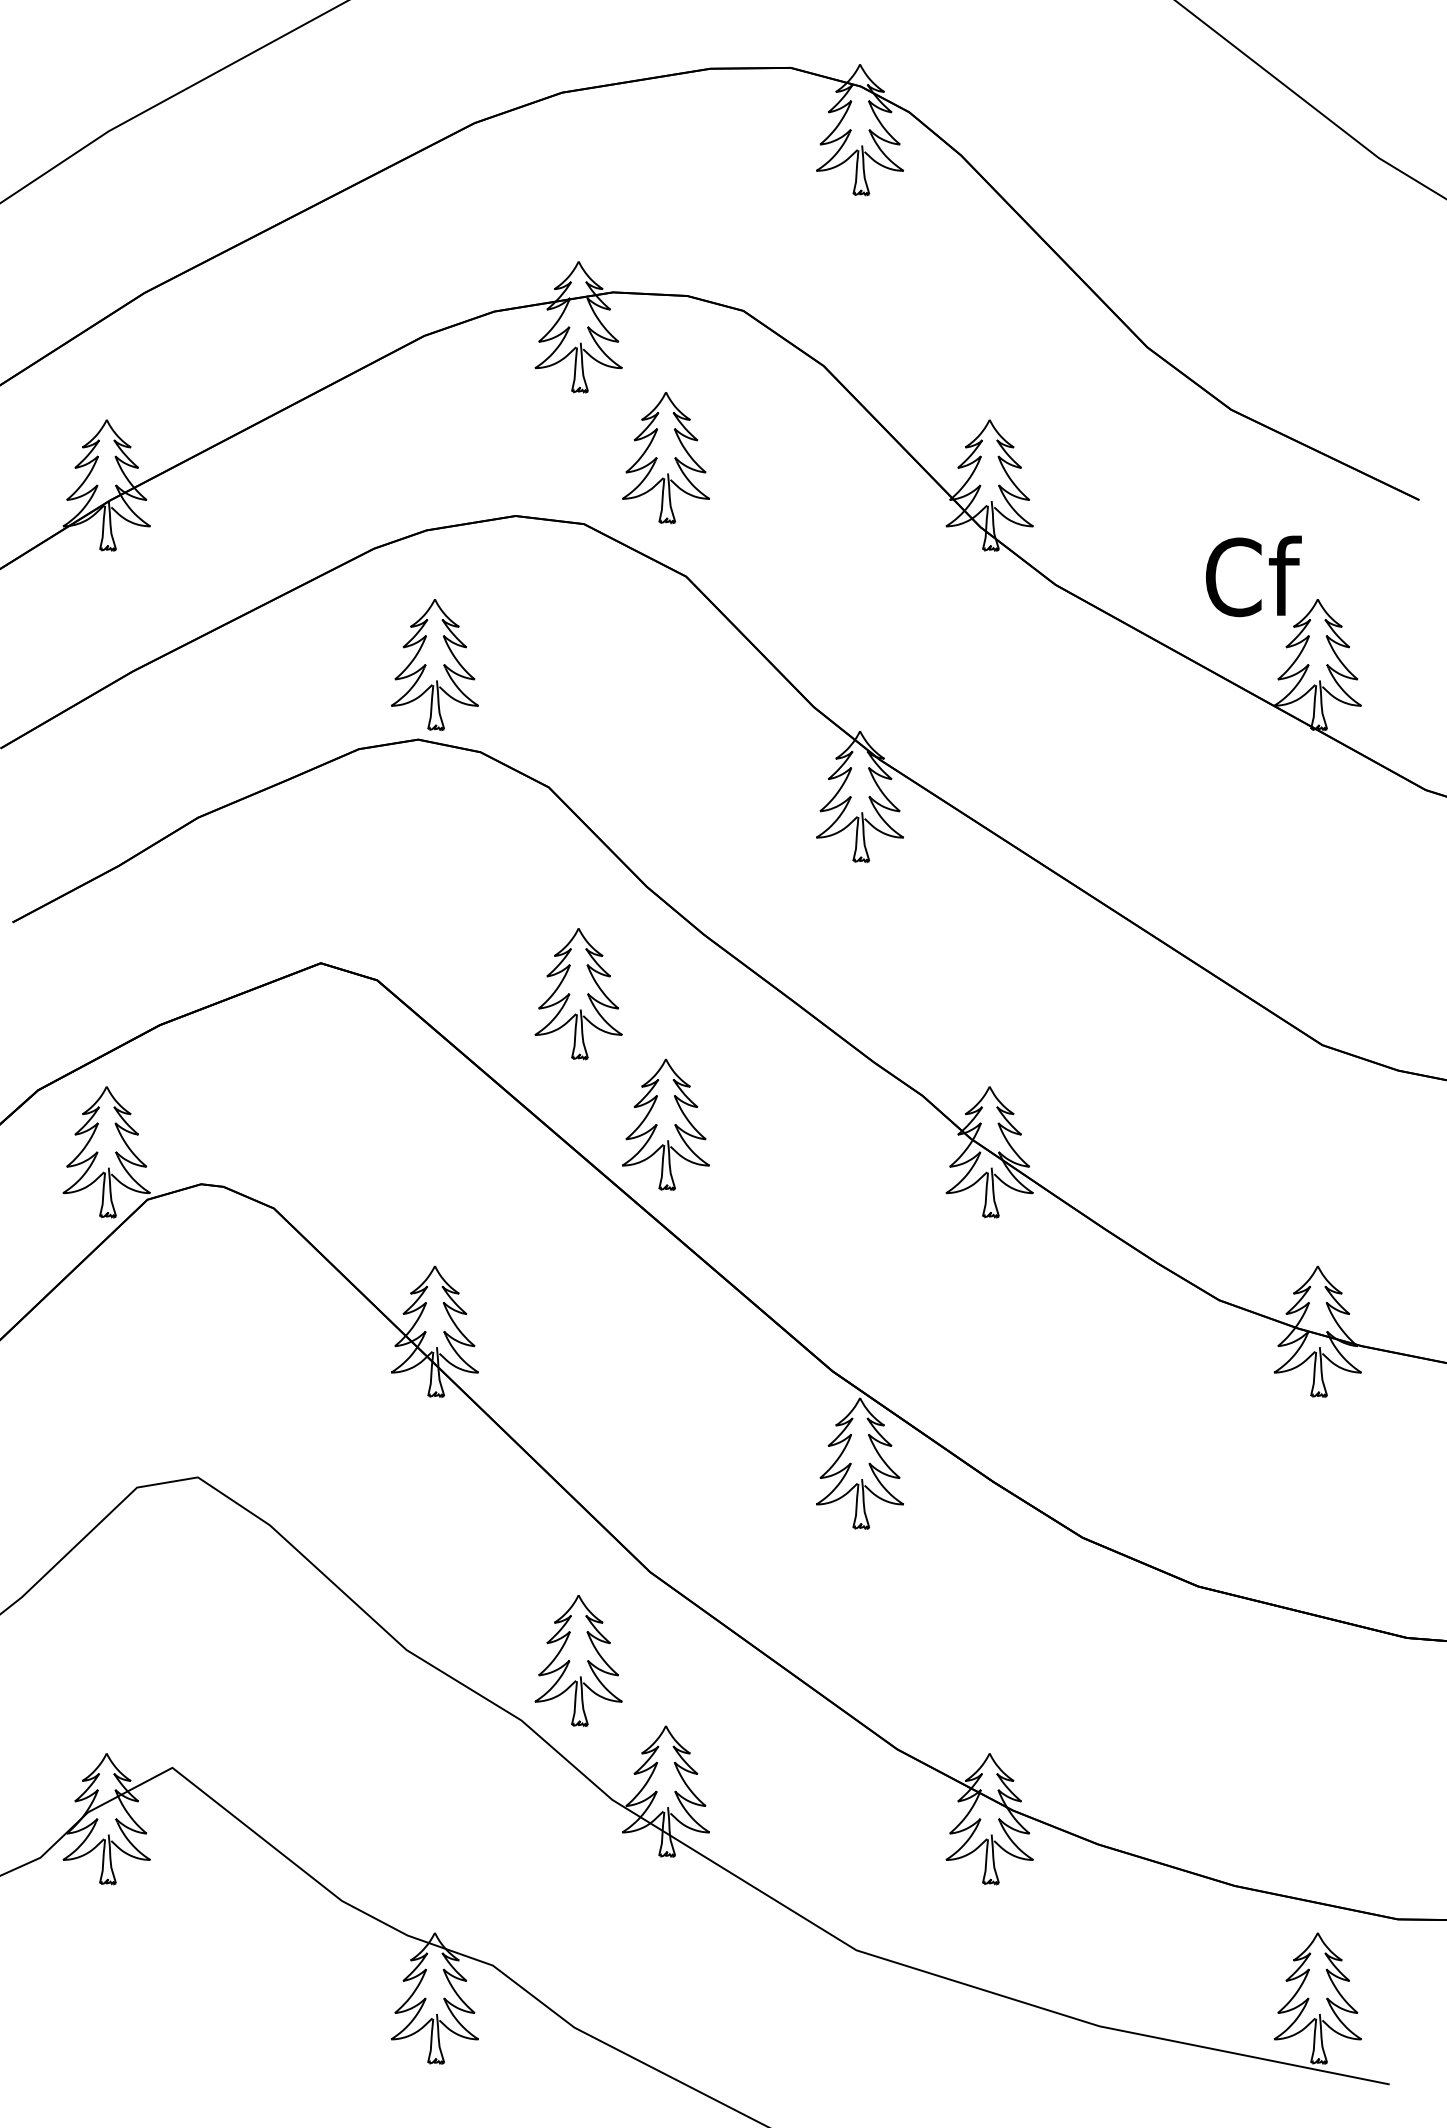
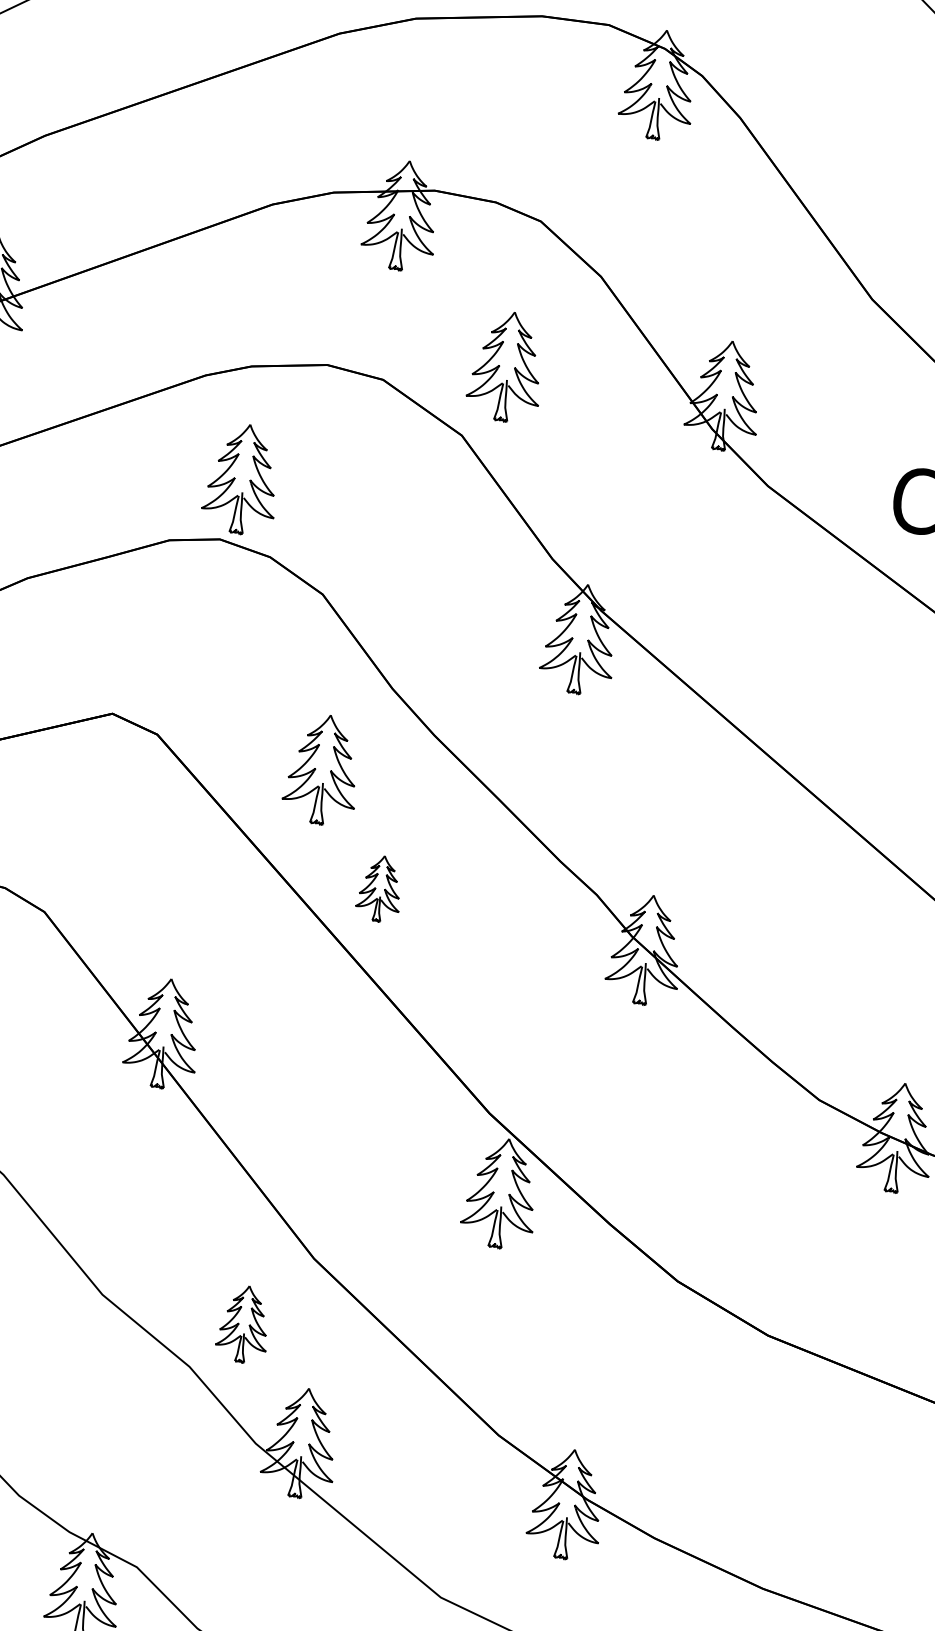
part: (666, 458) -> (507, 367), moved
part: (665, 1124) -> (379, 888), size x0.6
part: (578, 1661) -> (244, 1324), size x0.7

